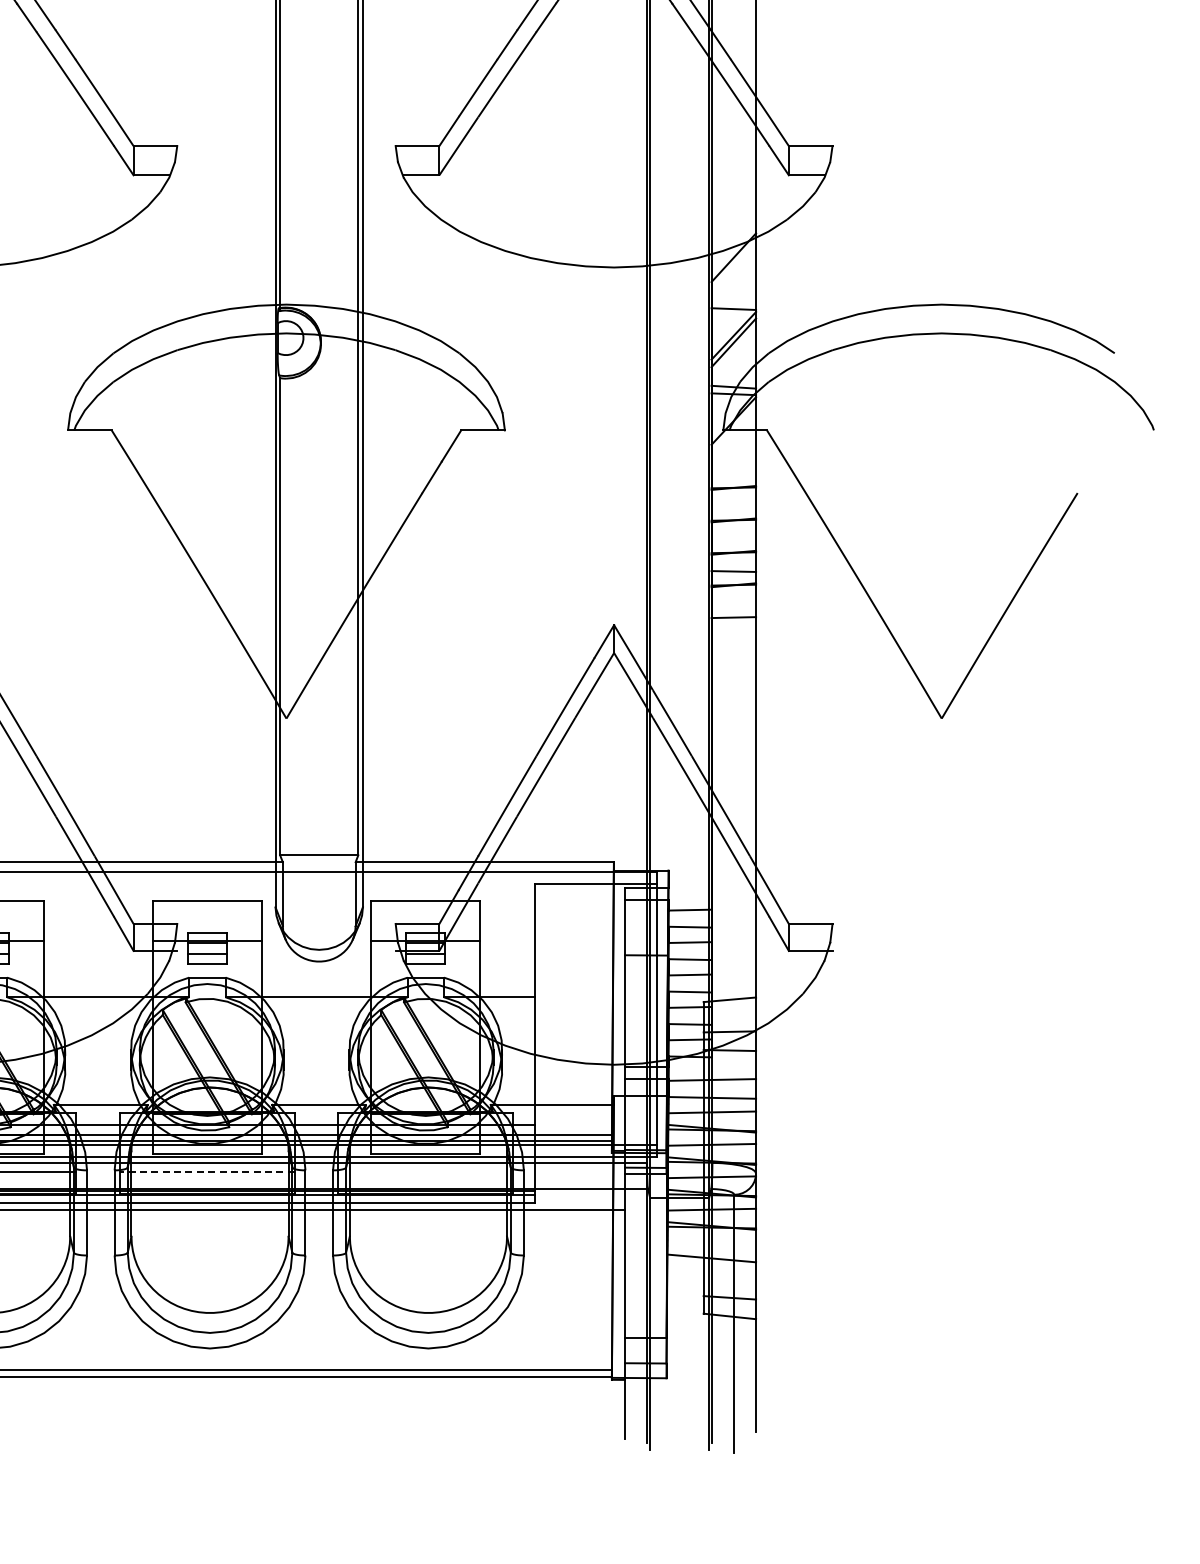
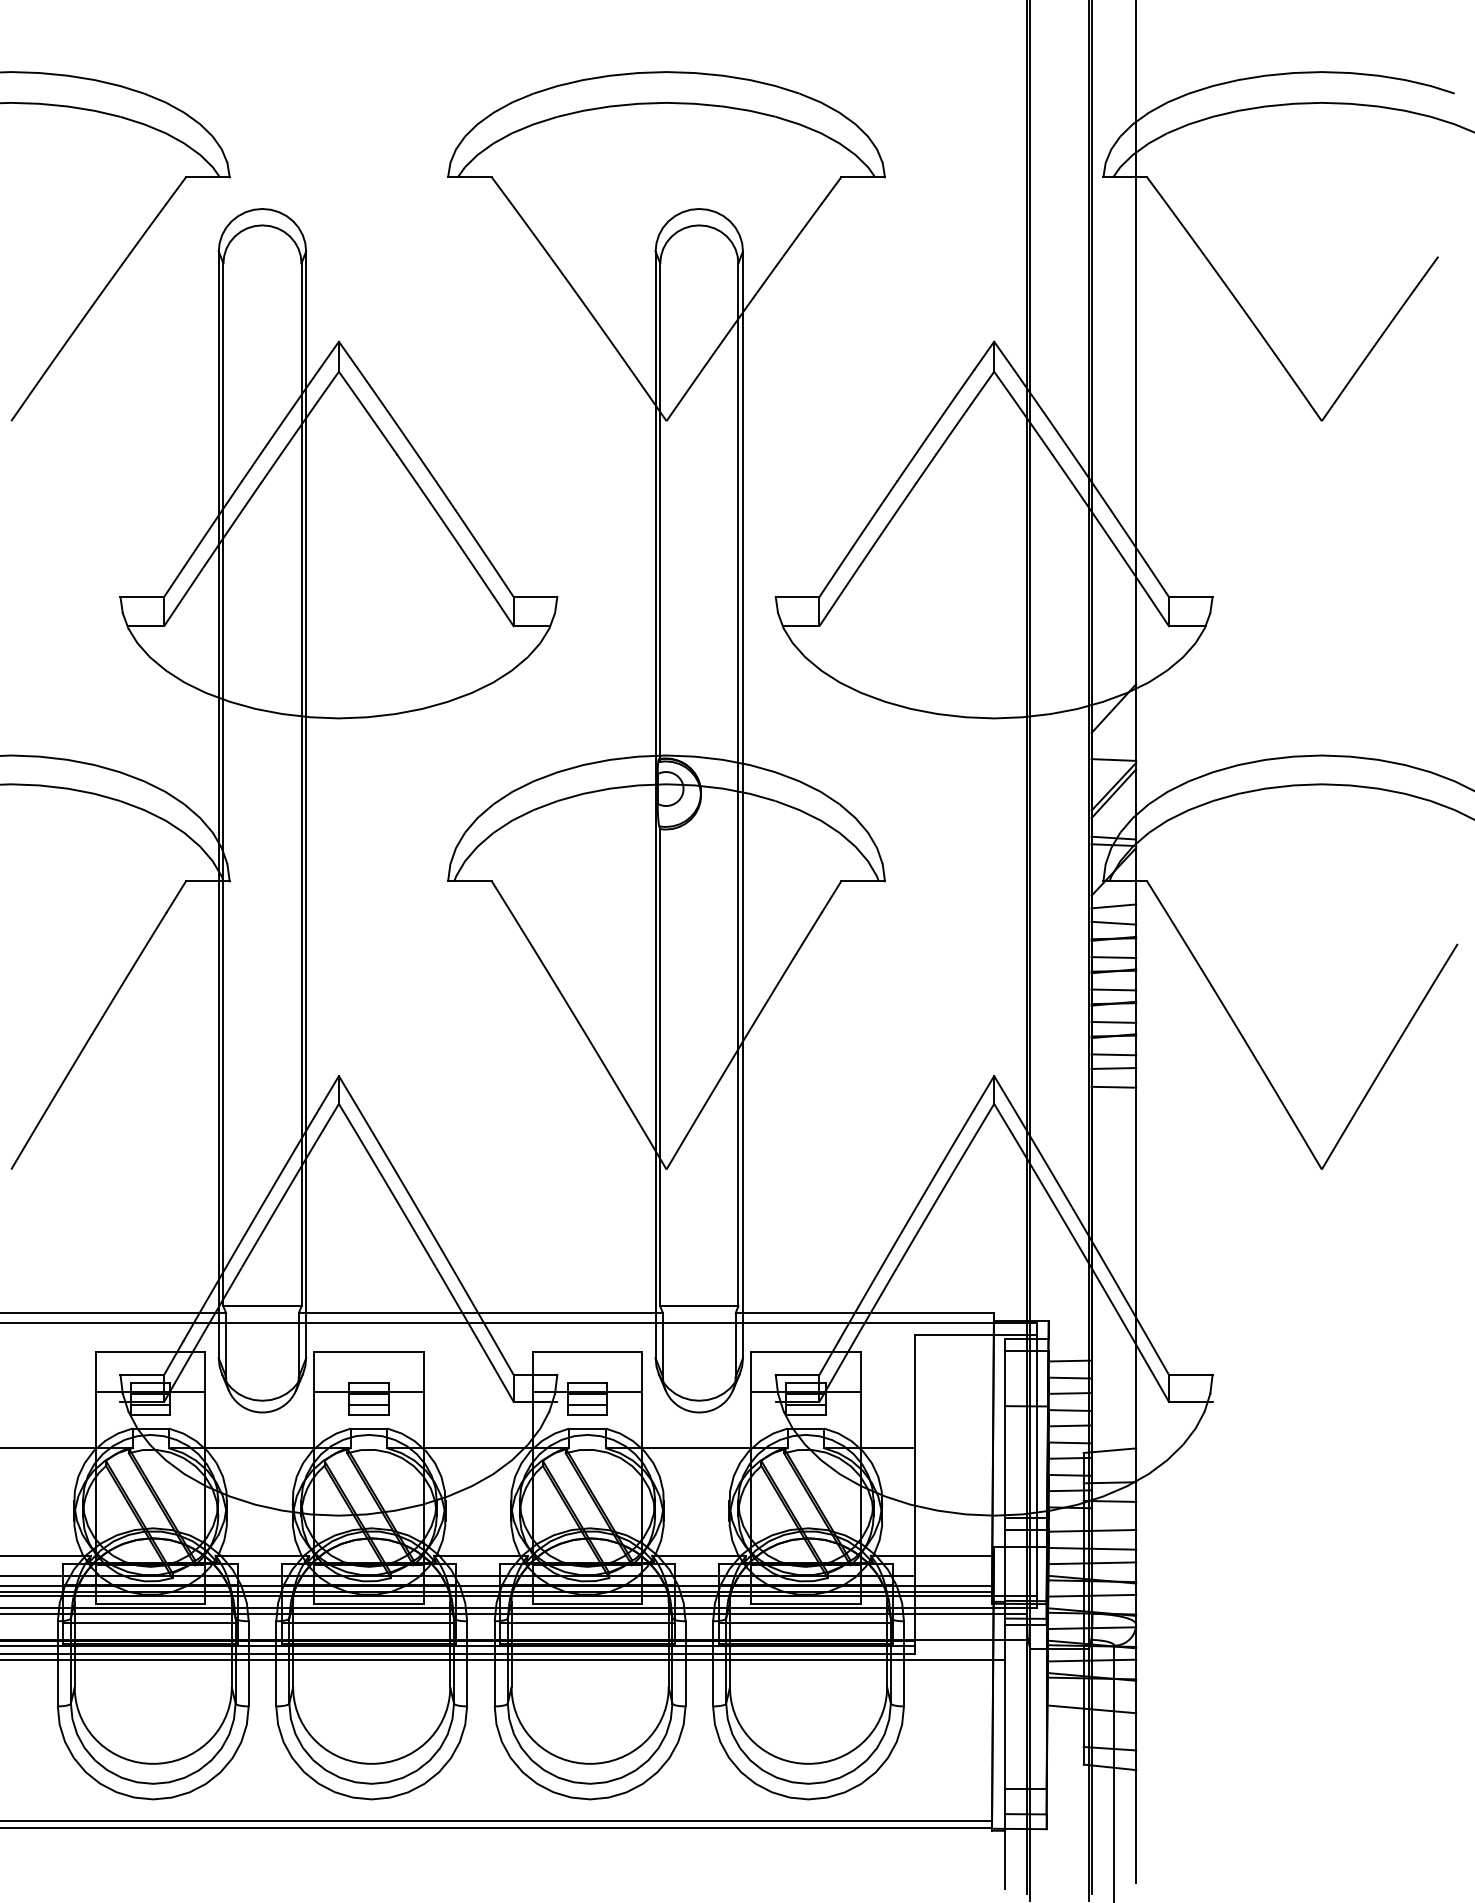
line: (733, 455) -> (1113, 906), added
line: (733, 471) -> (1113, 922), added
line: (733, 506) -> (1113, 957), added
line: (733, 538) -> (1113, 989), added
line: (733, 603) -> (1113, 1054), added
line: (733, 635) -> (1113, 1086), added
line: (206, 1172) -> (586, 1623), dashed -> solid
line: (425, 1172) -> (805, 1623), added

